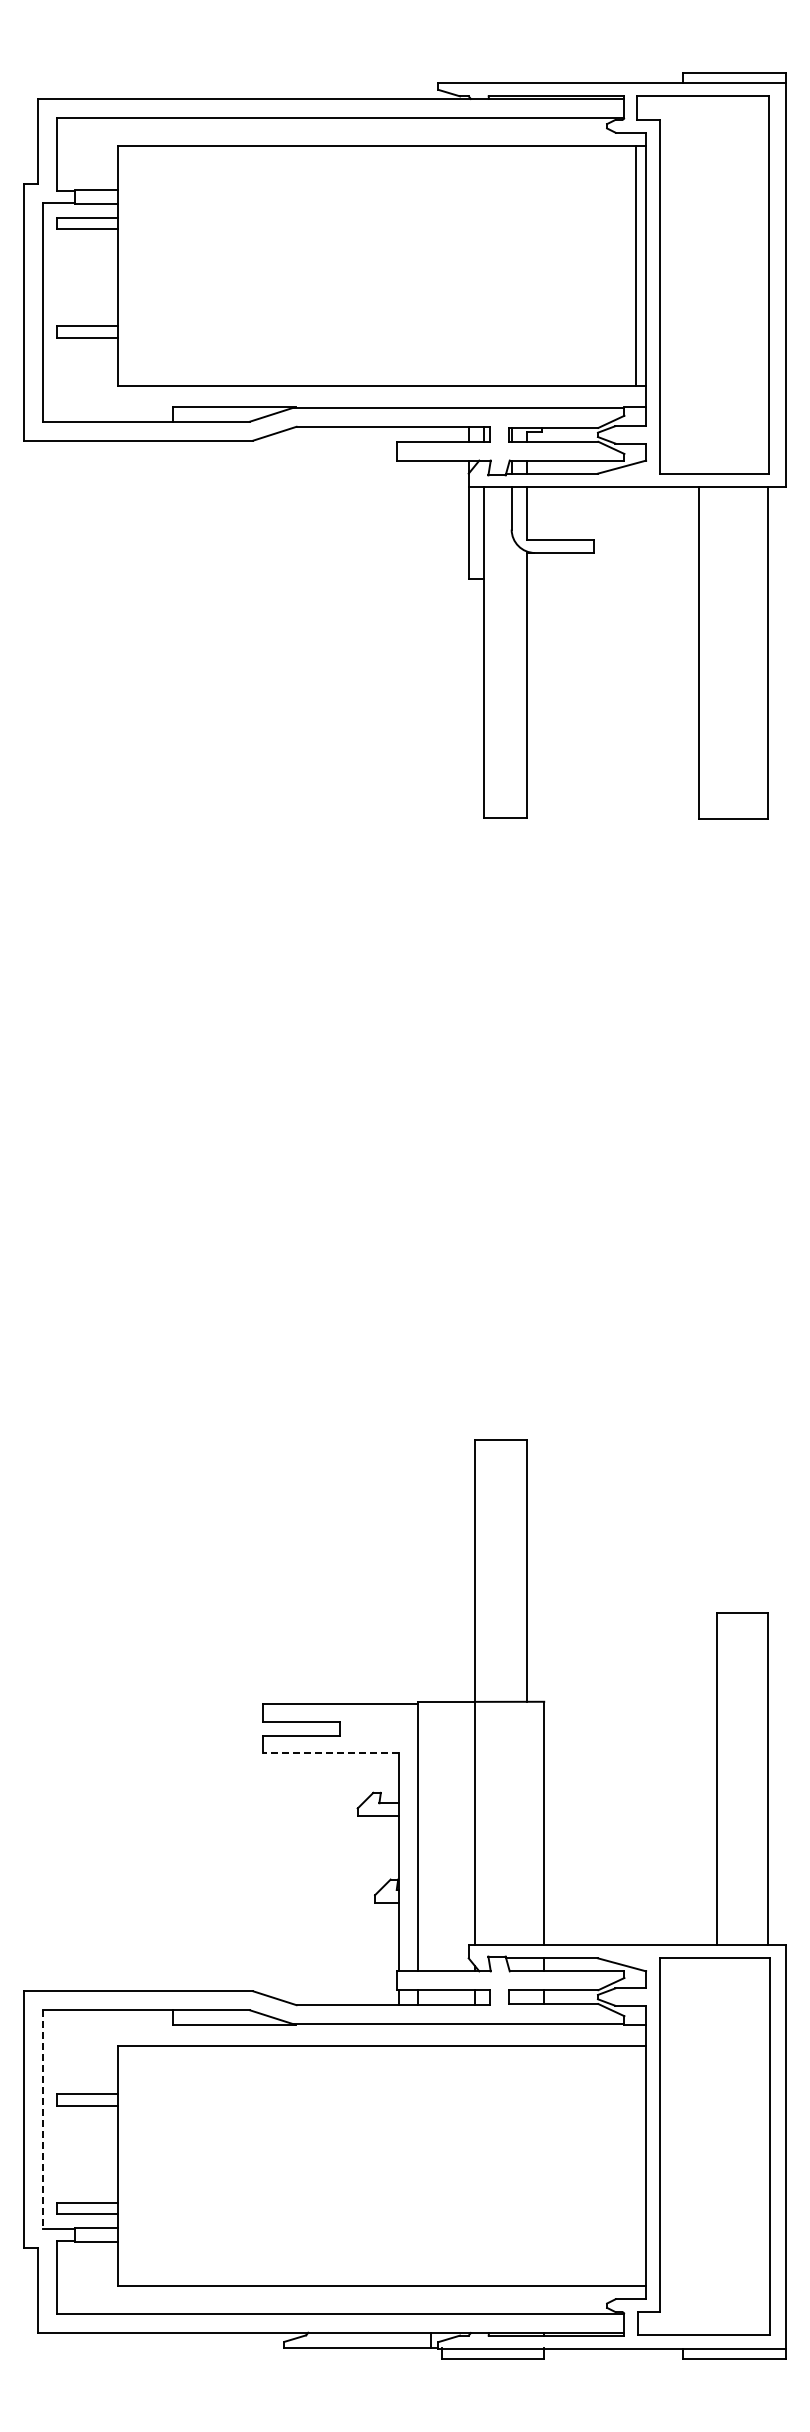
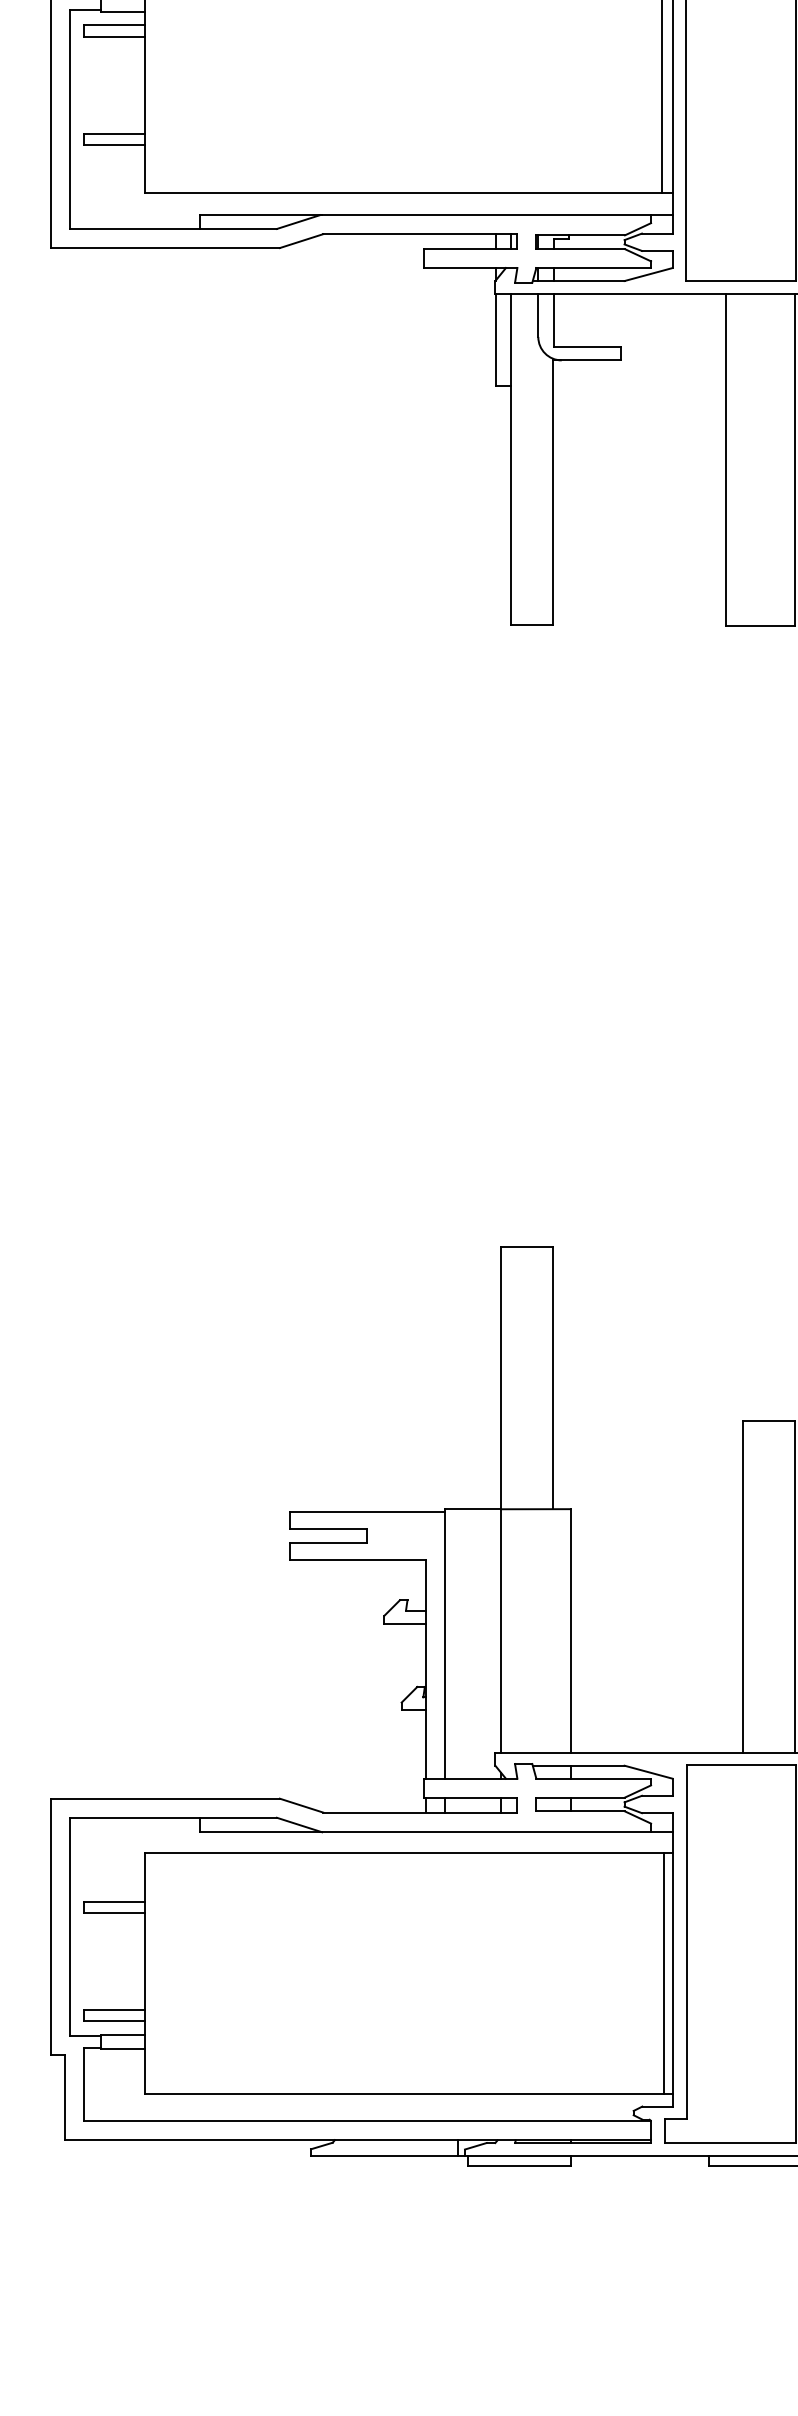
line: (330, 1752) -> (357, 1559), dashed -> solid
line: (43, 2120) -> (70, 1927), dashed -> solid
line: (637, 2165) -> (664, 1972), added

